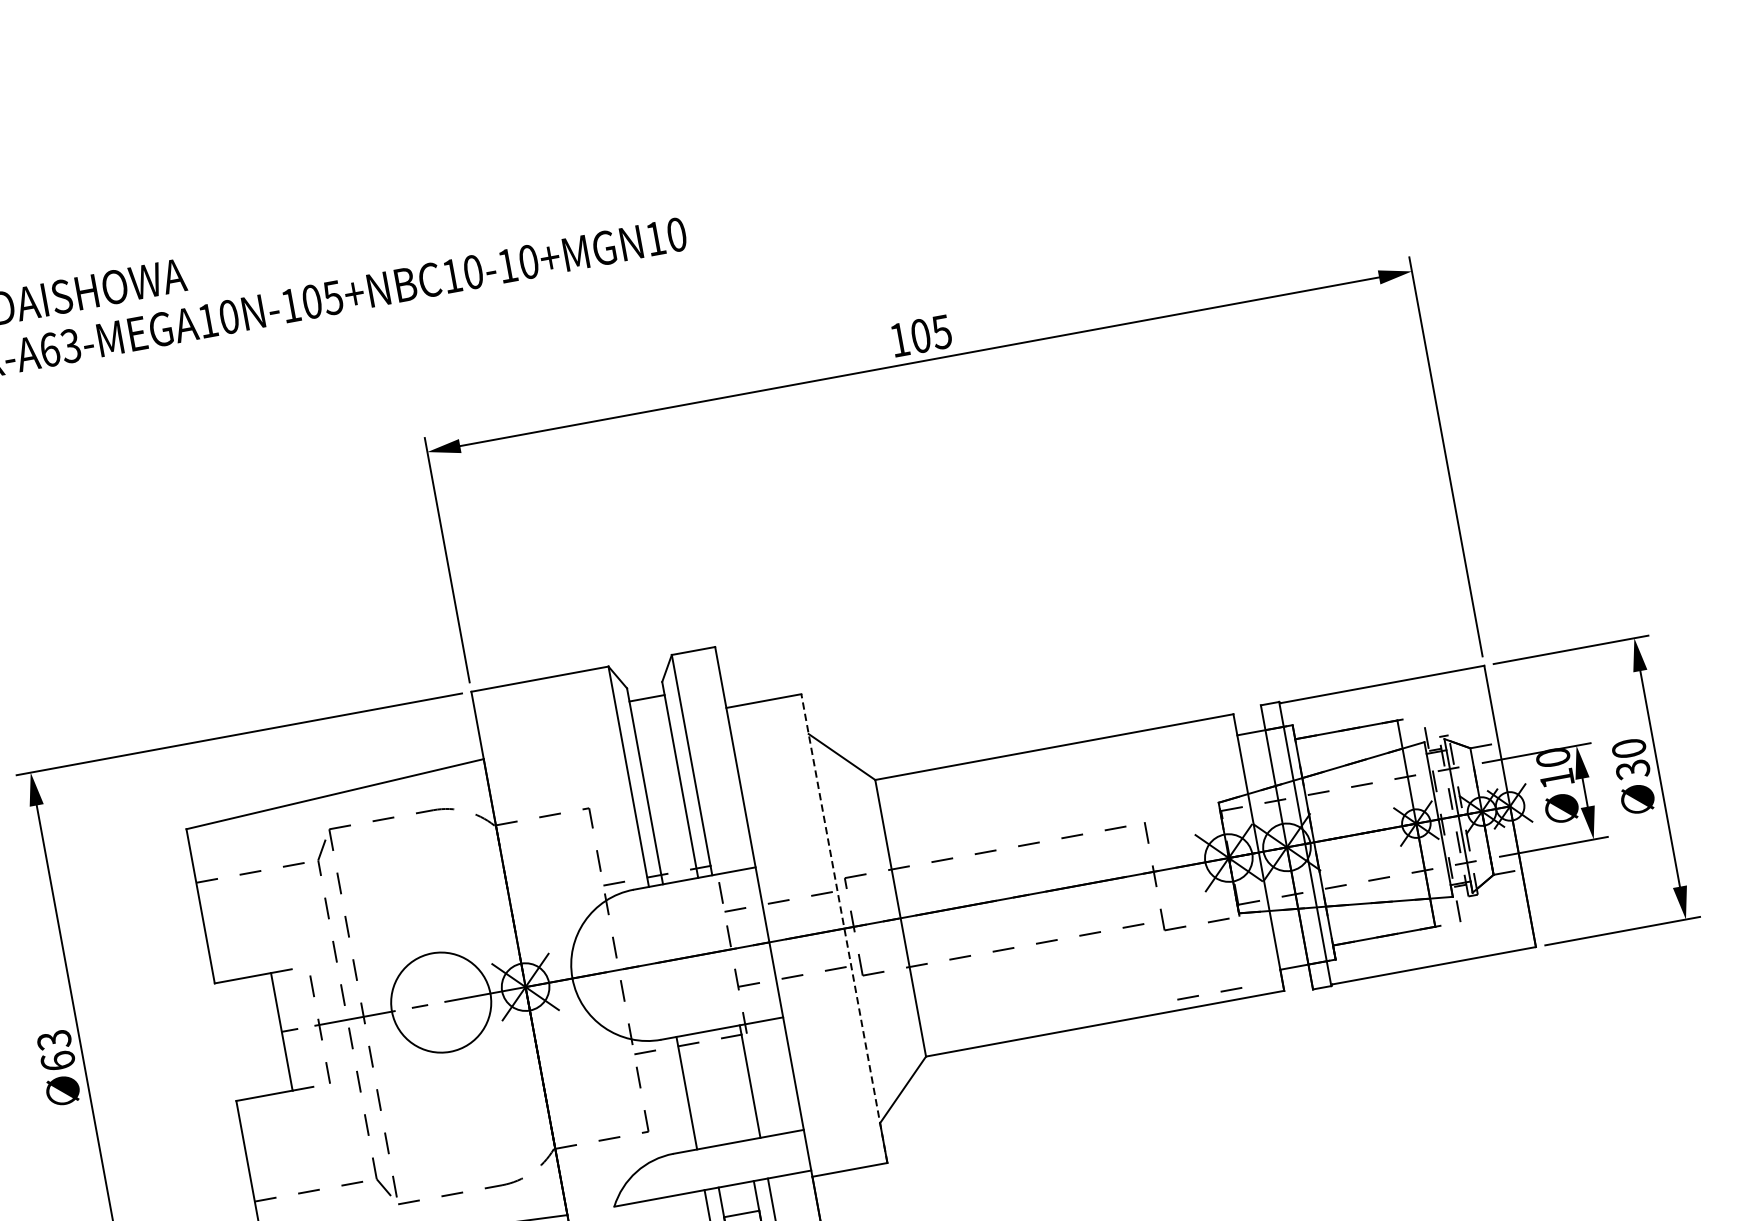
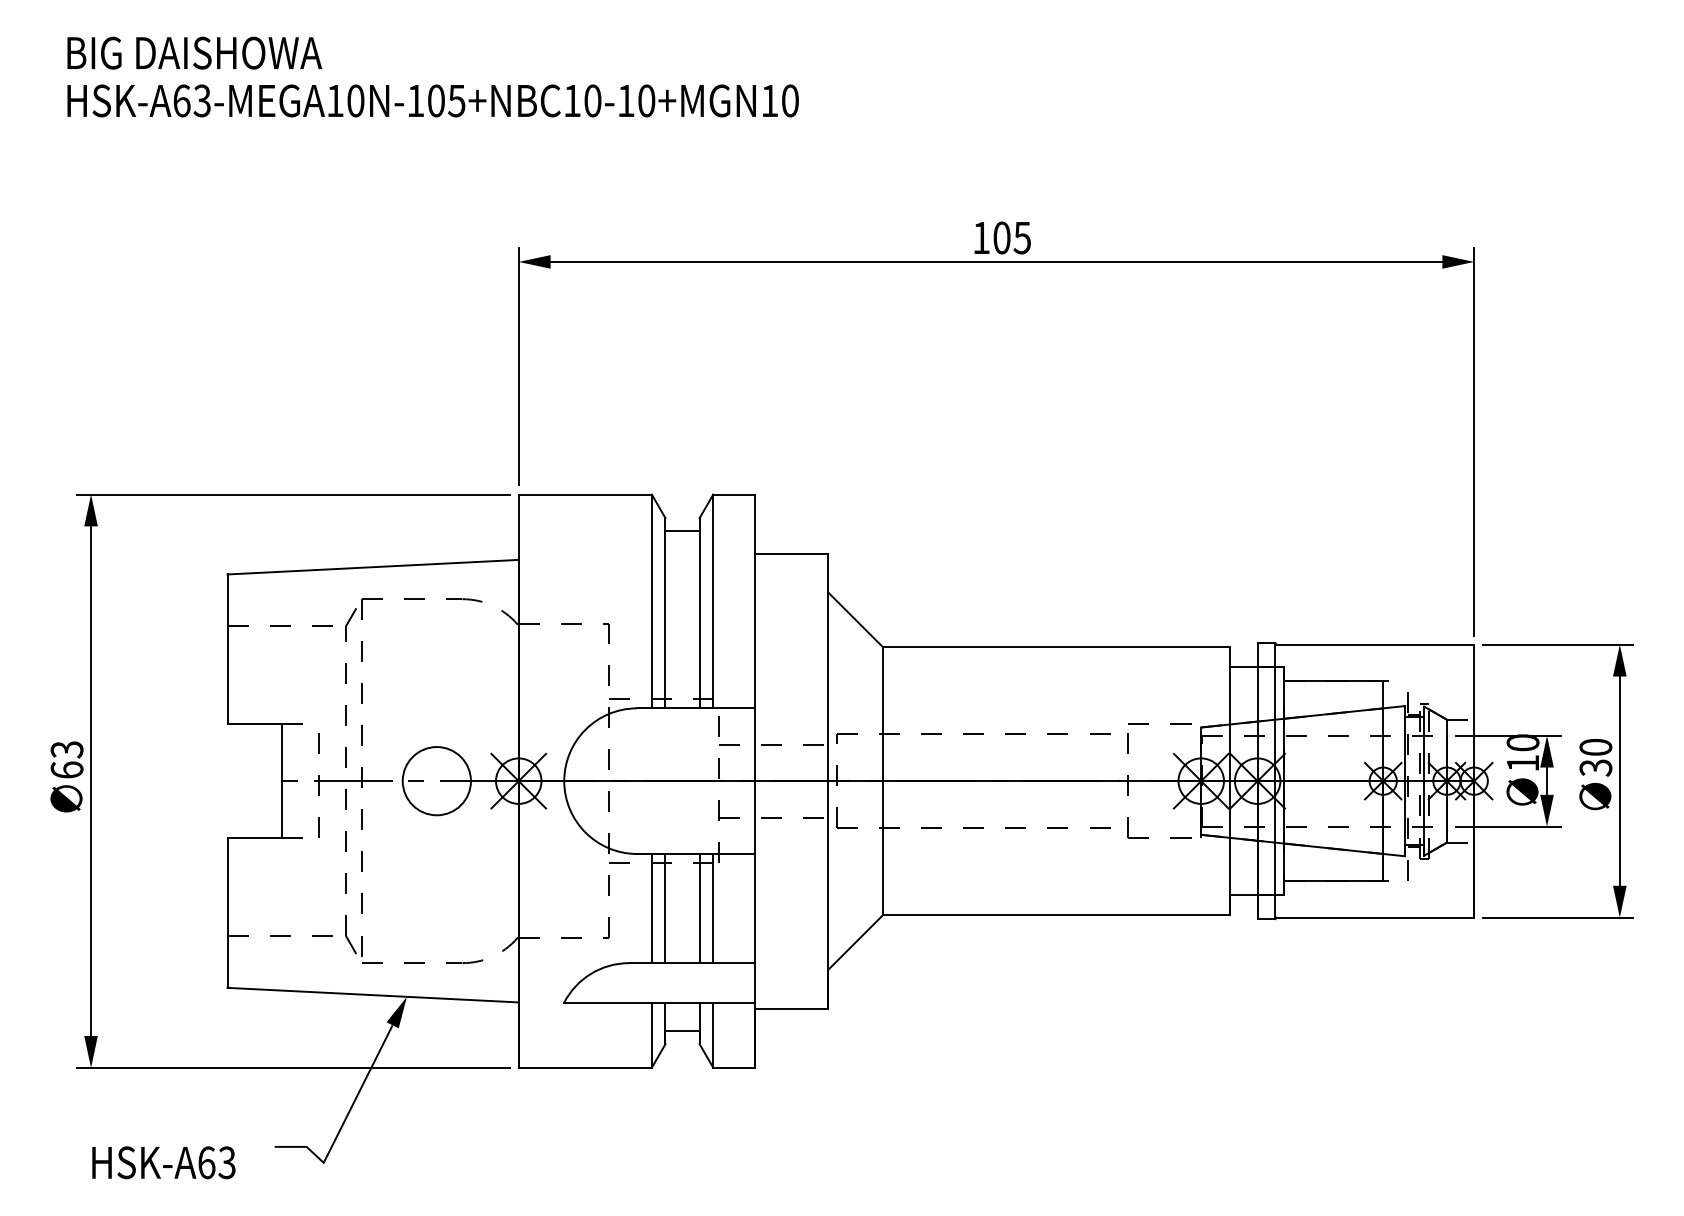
line: (844, 927) -> (828, 780), dashed -> solid
line: (1197, 995) -> (1148, 723), moved
circle: (440, 1003) -> (436, 781), size x0.71
line: (735, 1084) -> (699, 908), added
line: (700, 1090) -> (665, 908), added

